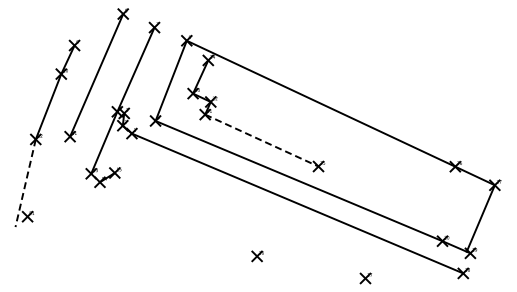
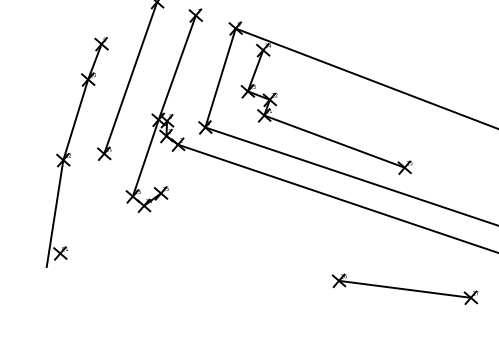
line: (262, 140) -> (335, 141), dashed -> solid
line: (25, 183) -> (54, 213), dashed -> solid
line: (311, 267) -> (405, 289), added

